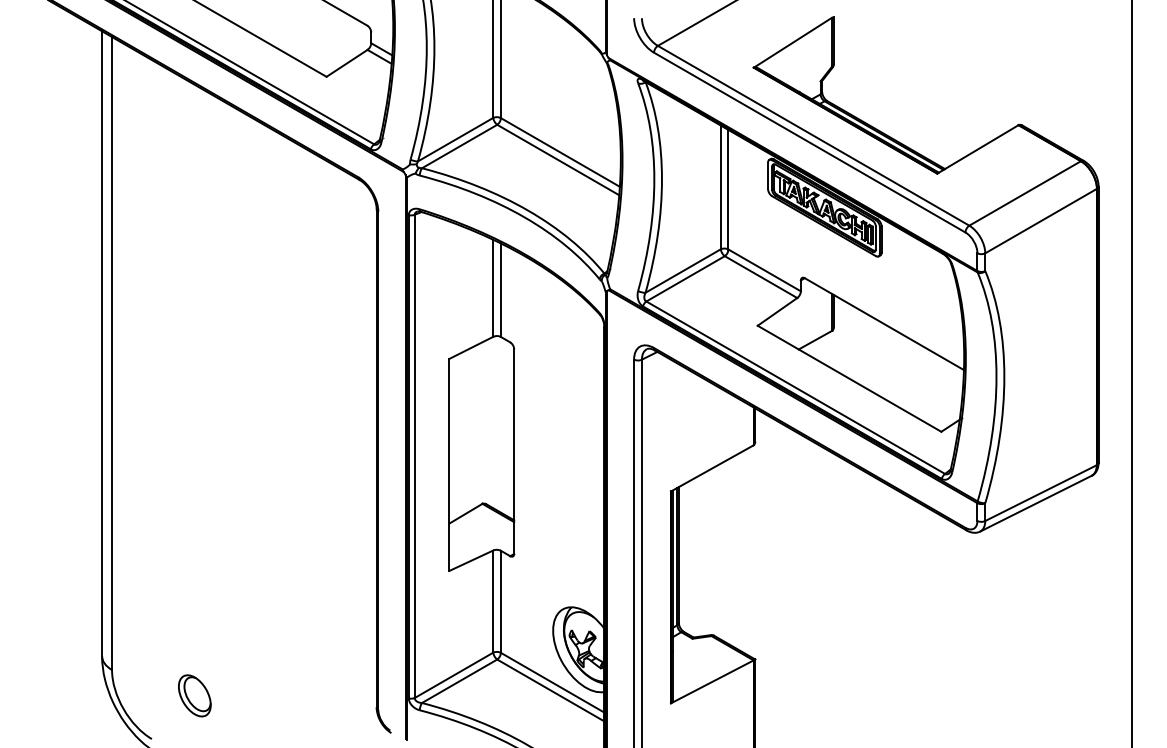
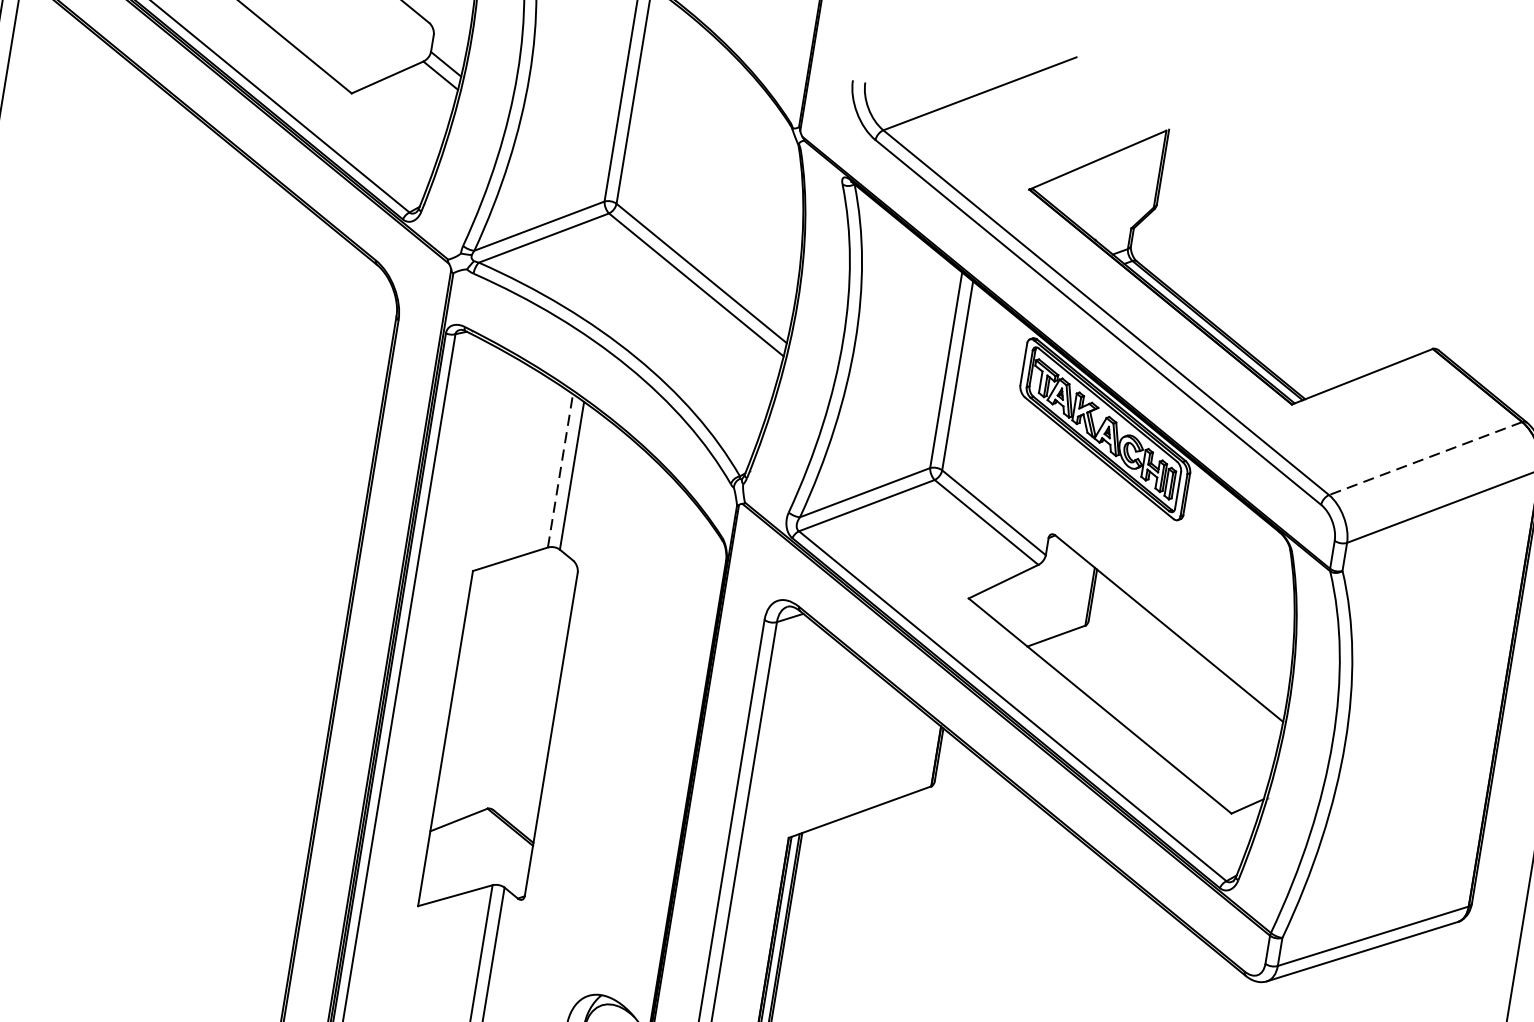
line: (1024, 193) -> (1424, 458), solid -> dashed
line: (493, 288) -> (560, 471), solid -> dashed

